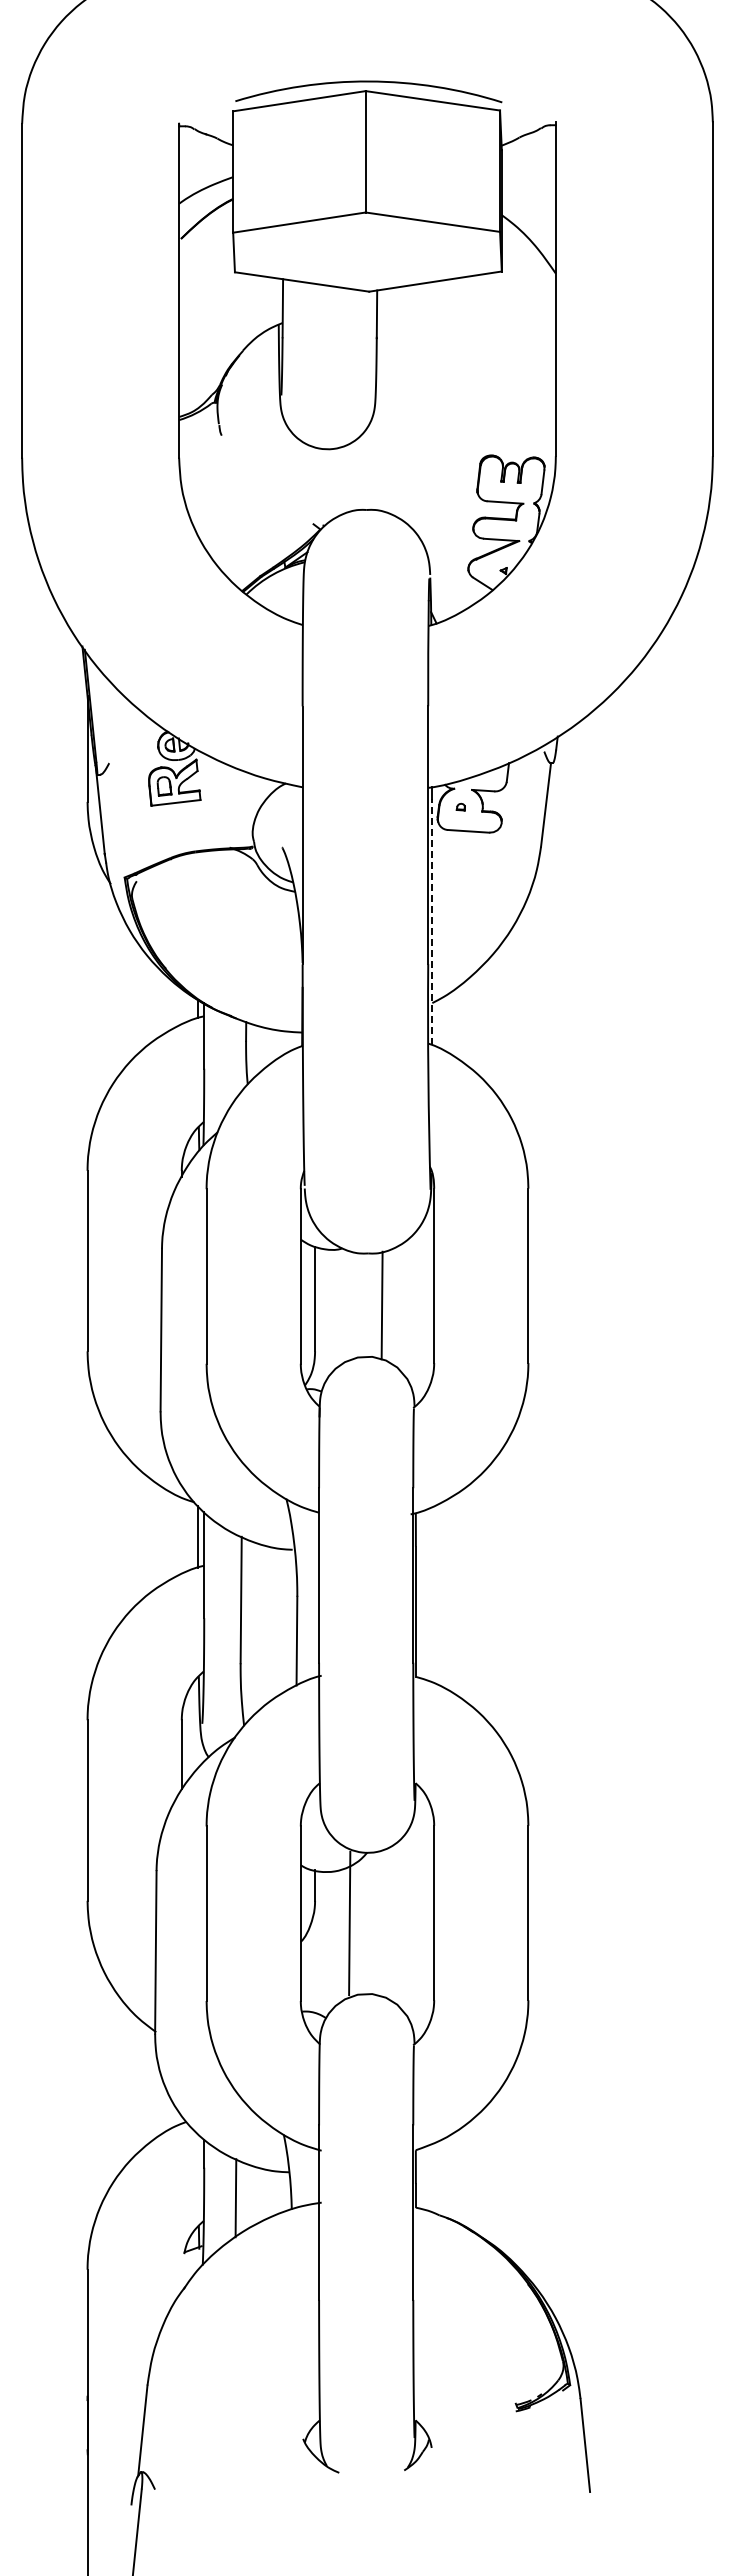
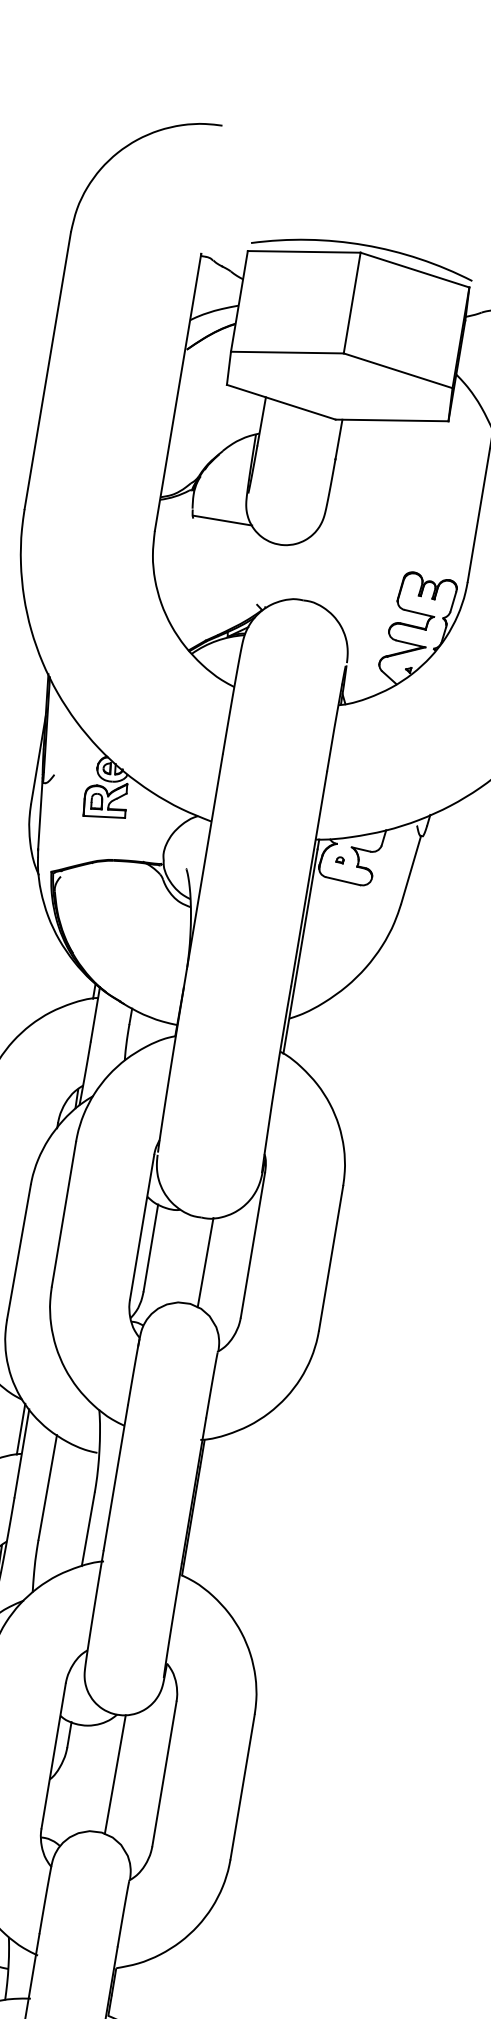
line: (256, 432) -> (222, 520), added
line: (432, 921) -> (300, 950), dashed -> solid
line: (349, 1923) -> (115, 1774), moved

